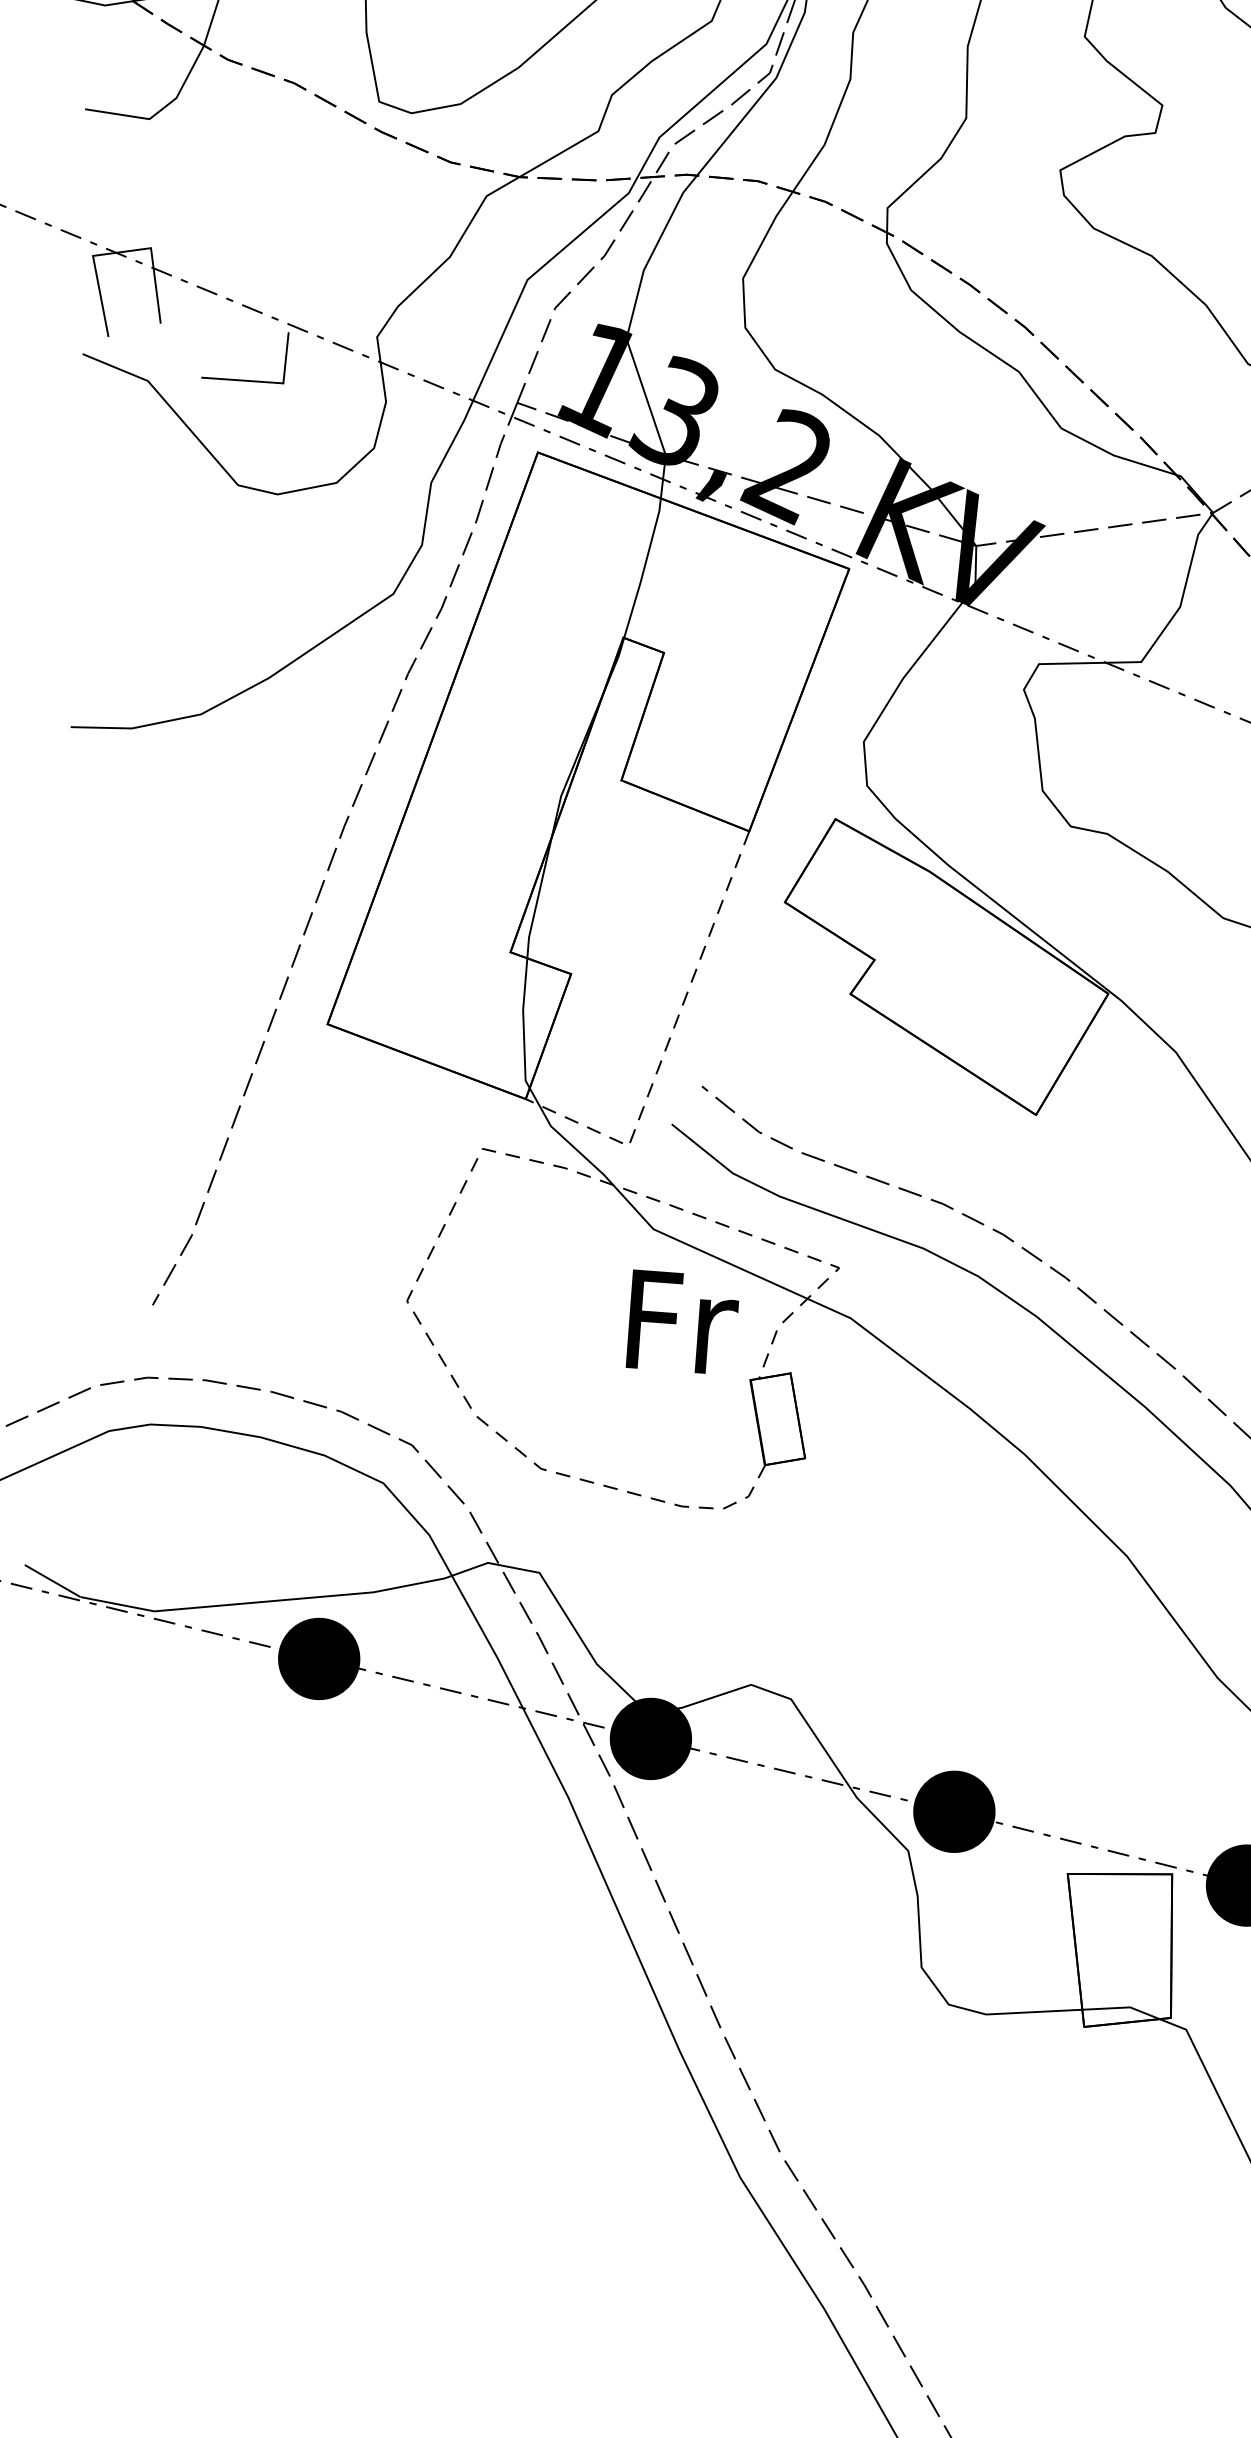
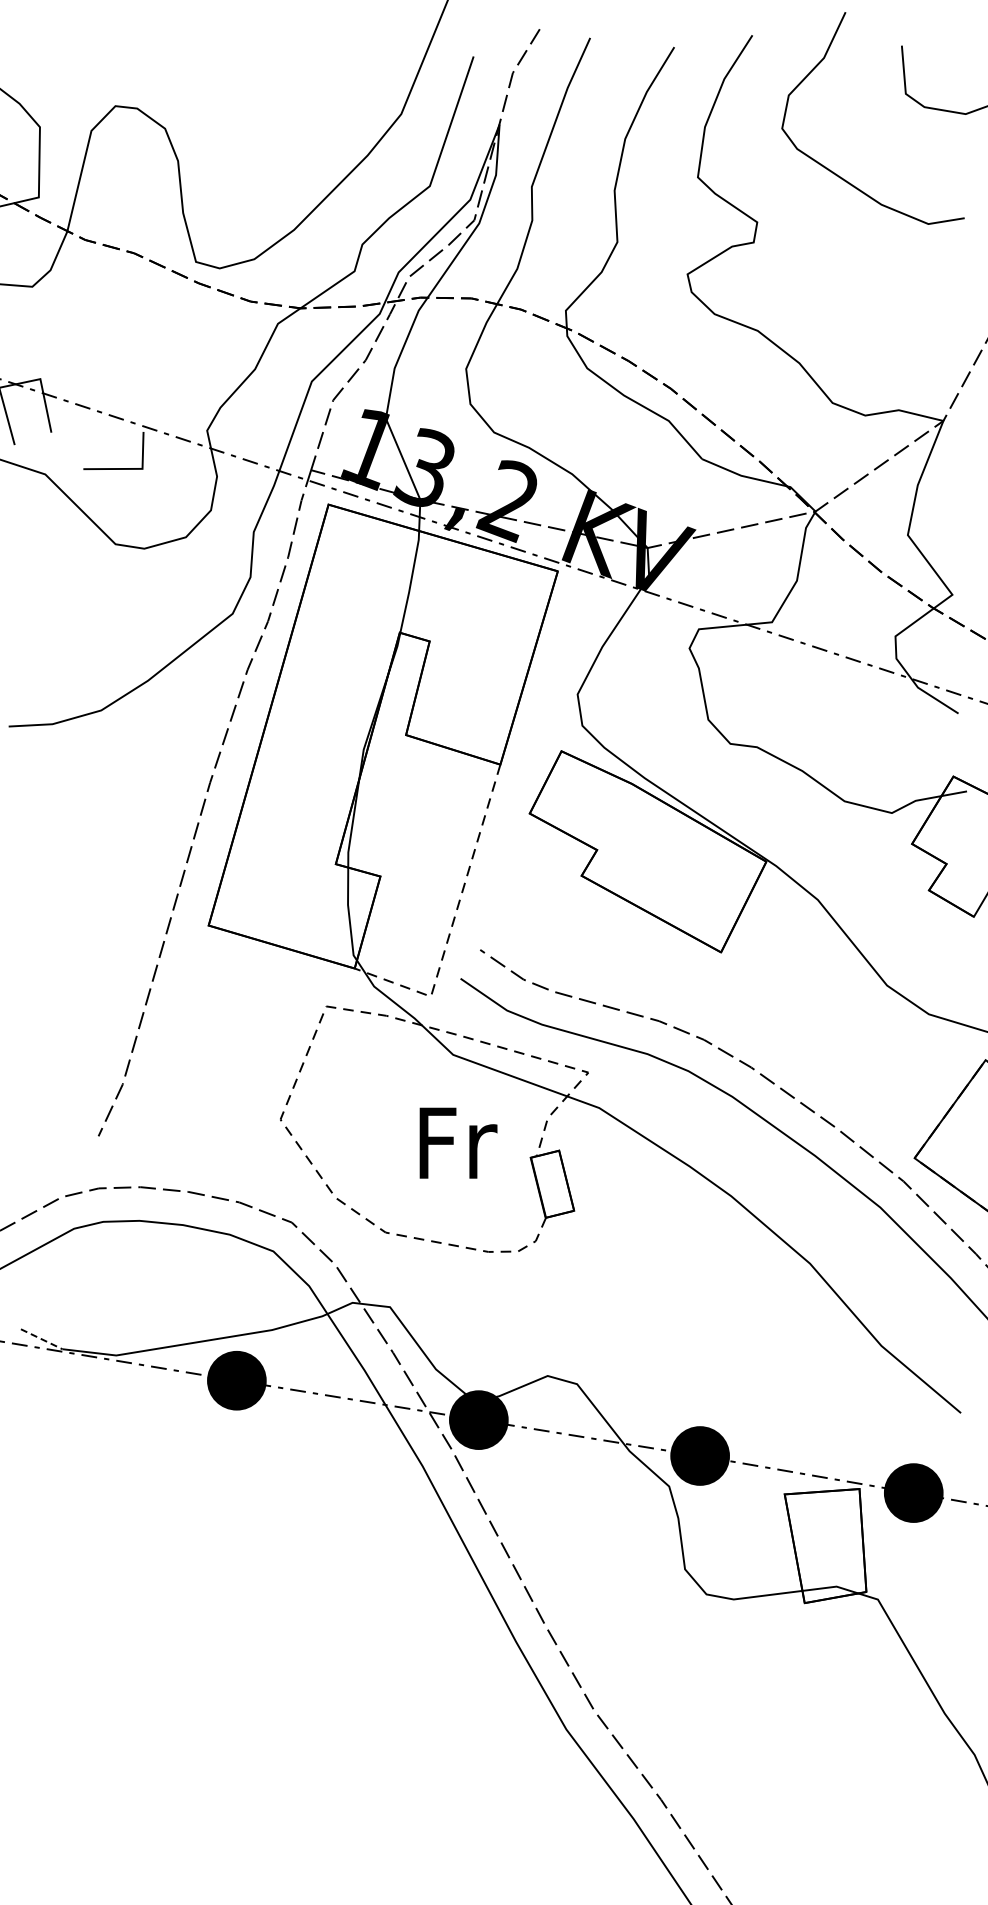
text: (683, 1321) -> (458, 1142), moved
line: (53, 1581) -> (42, 1339), solid -> dashed

